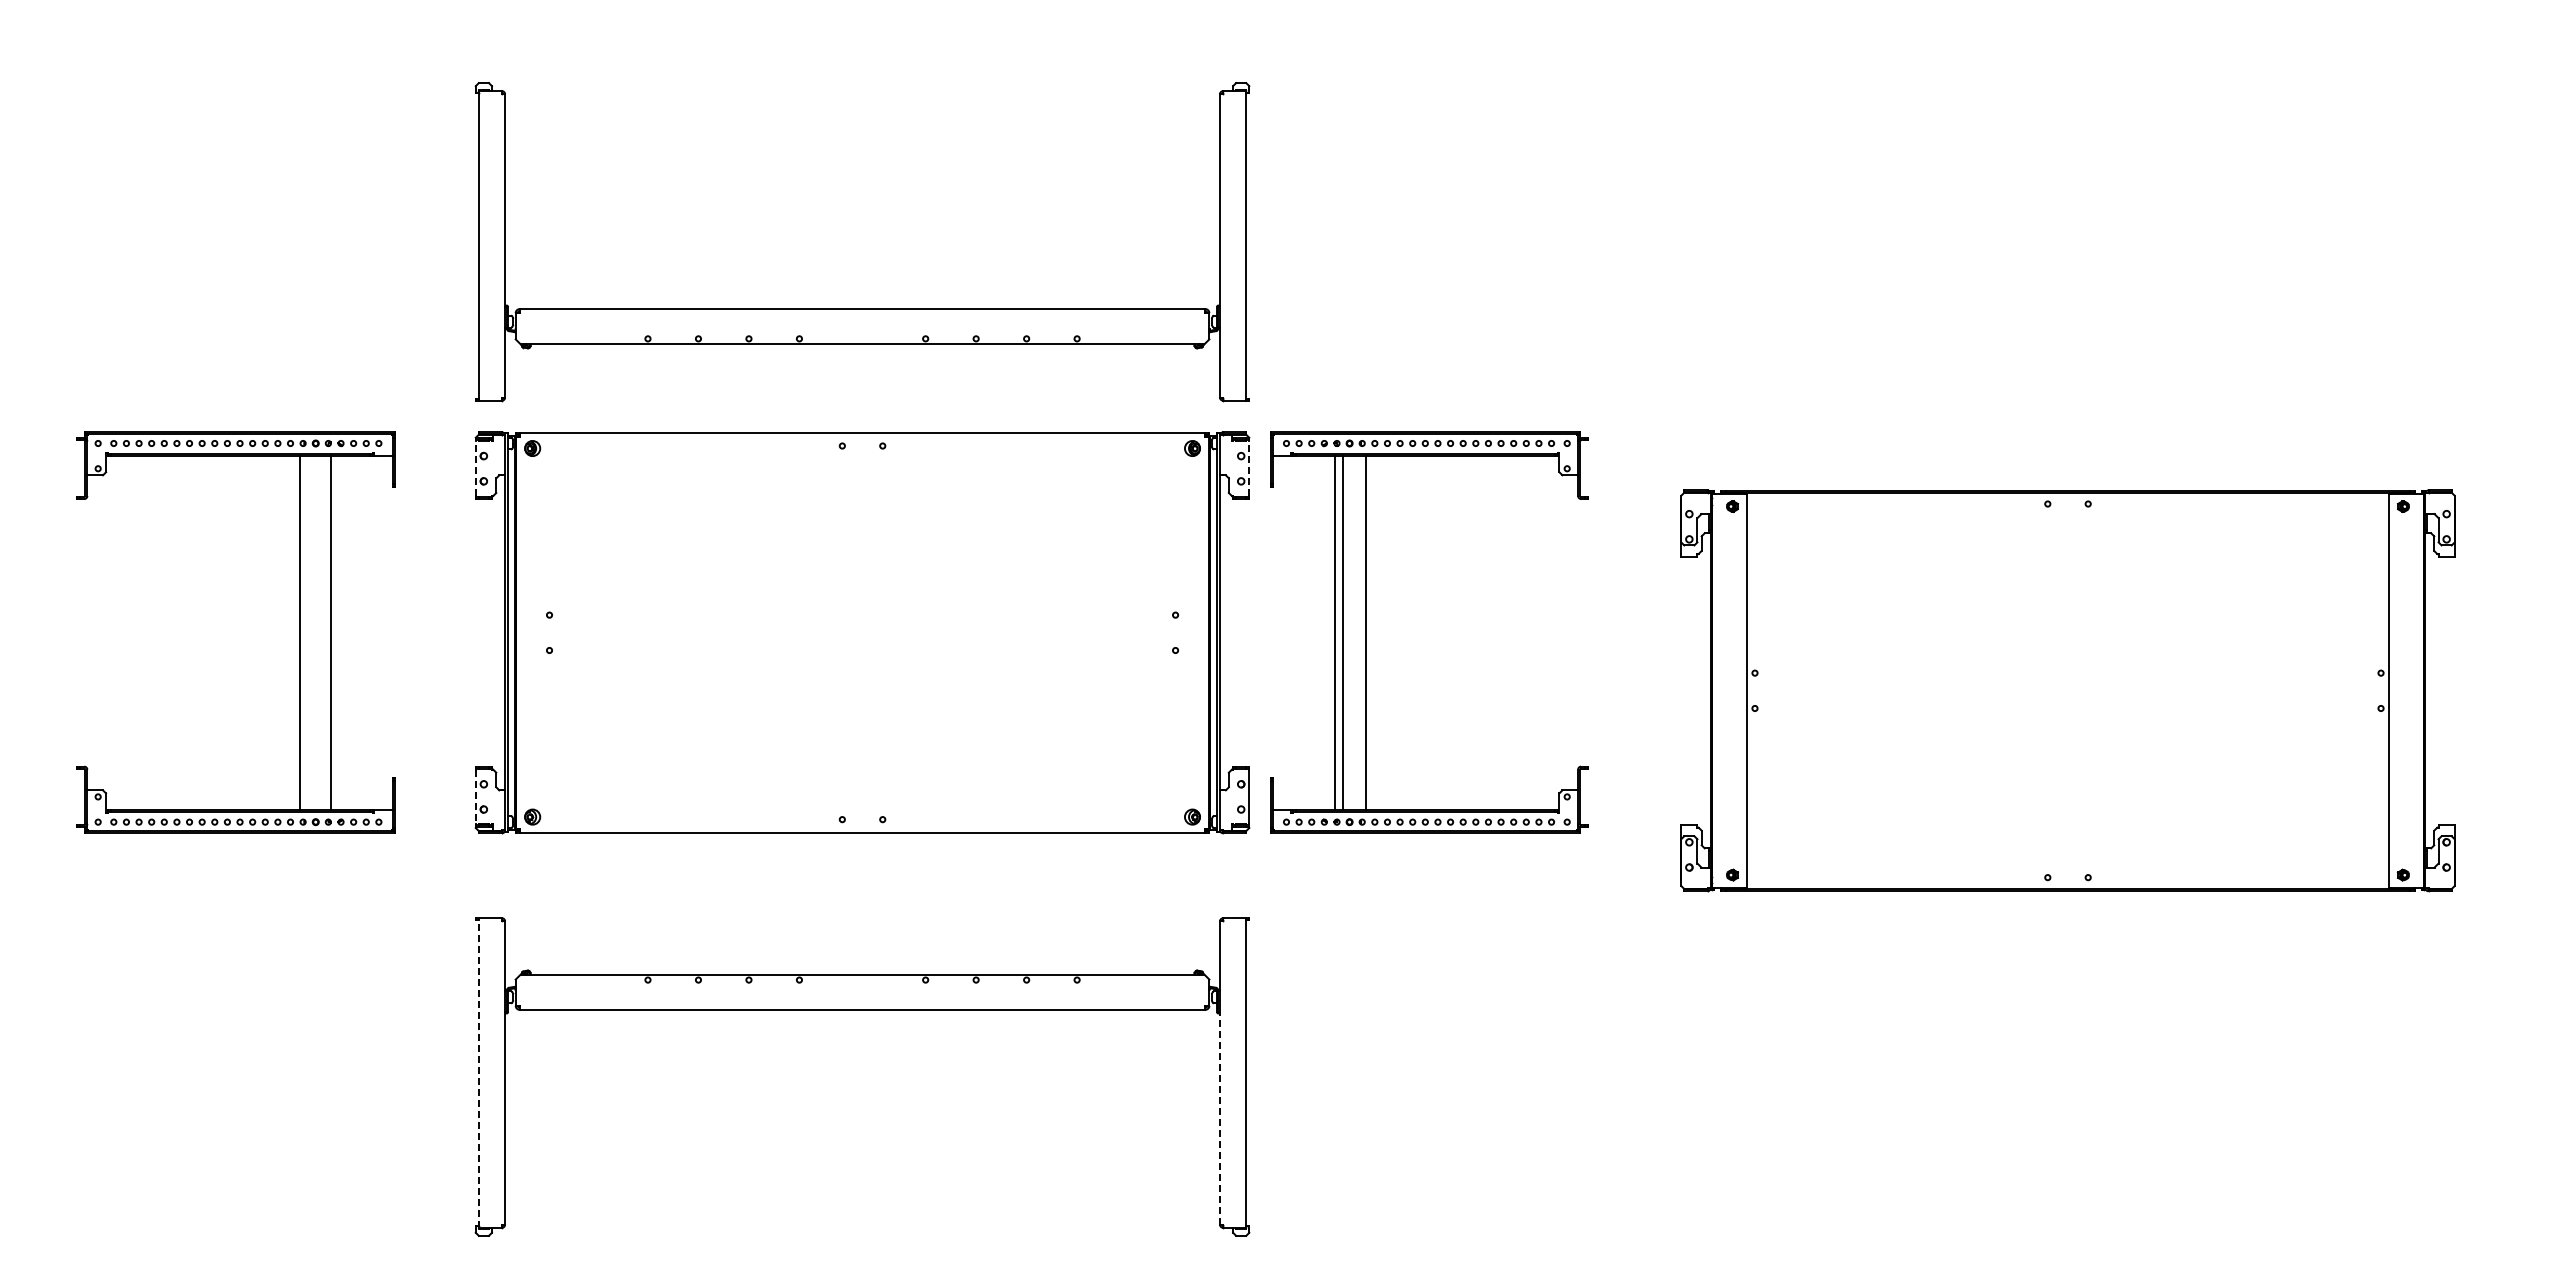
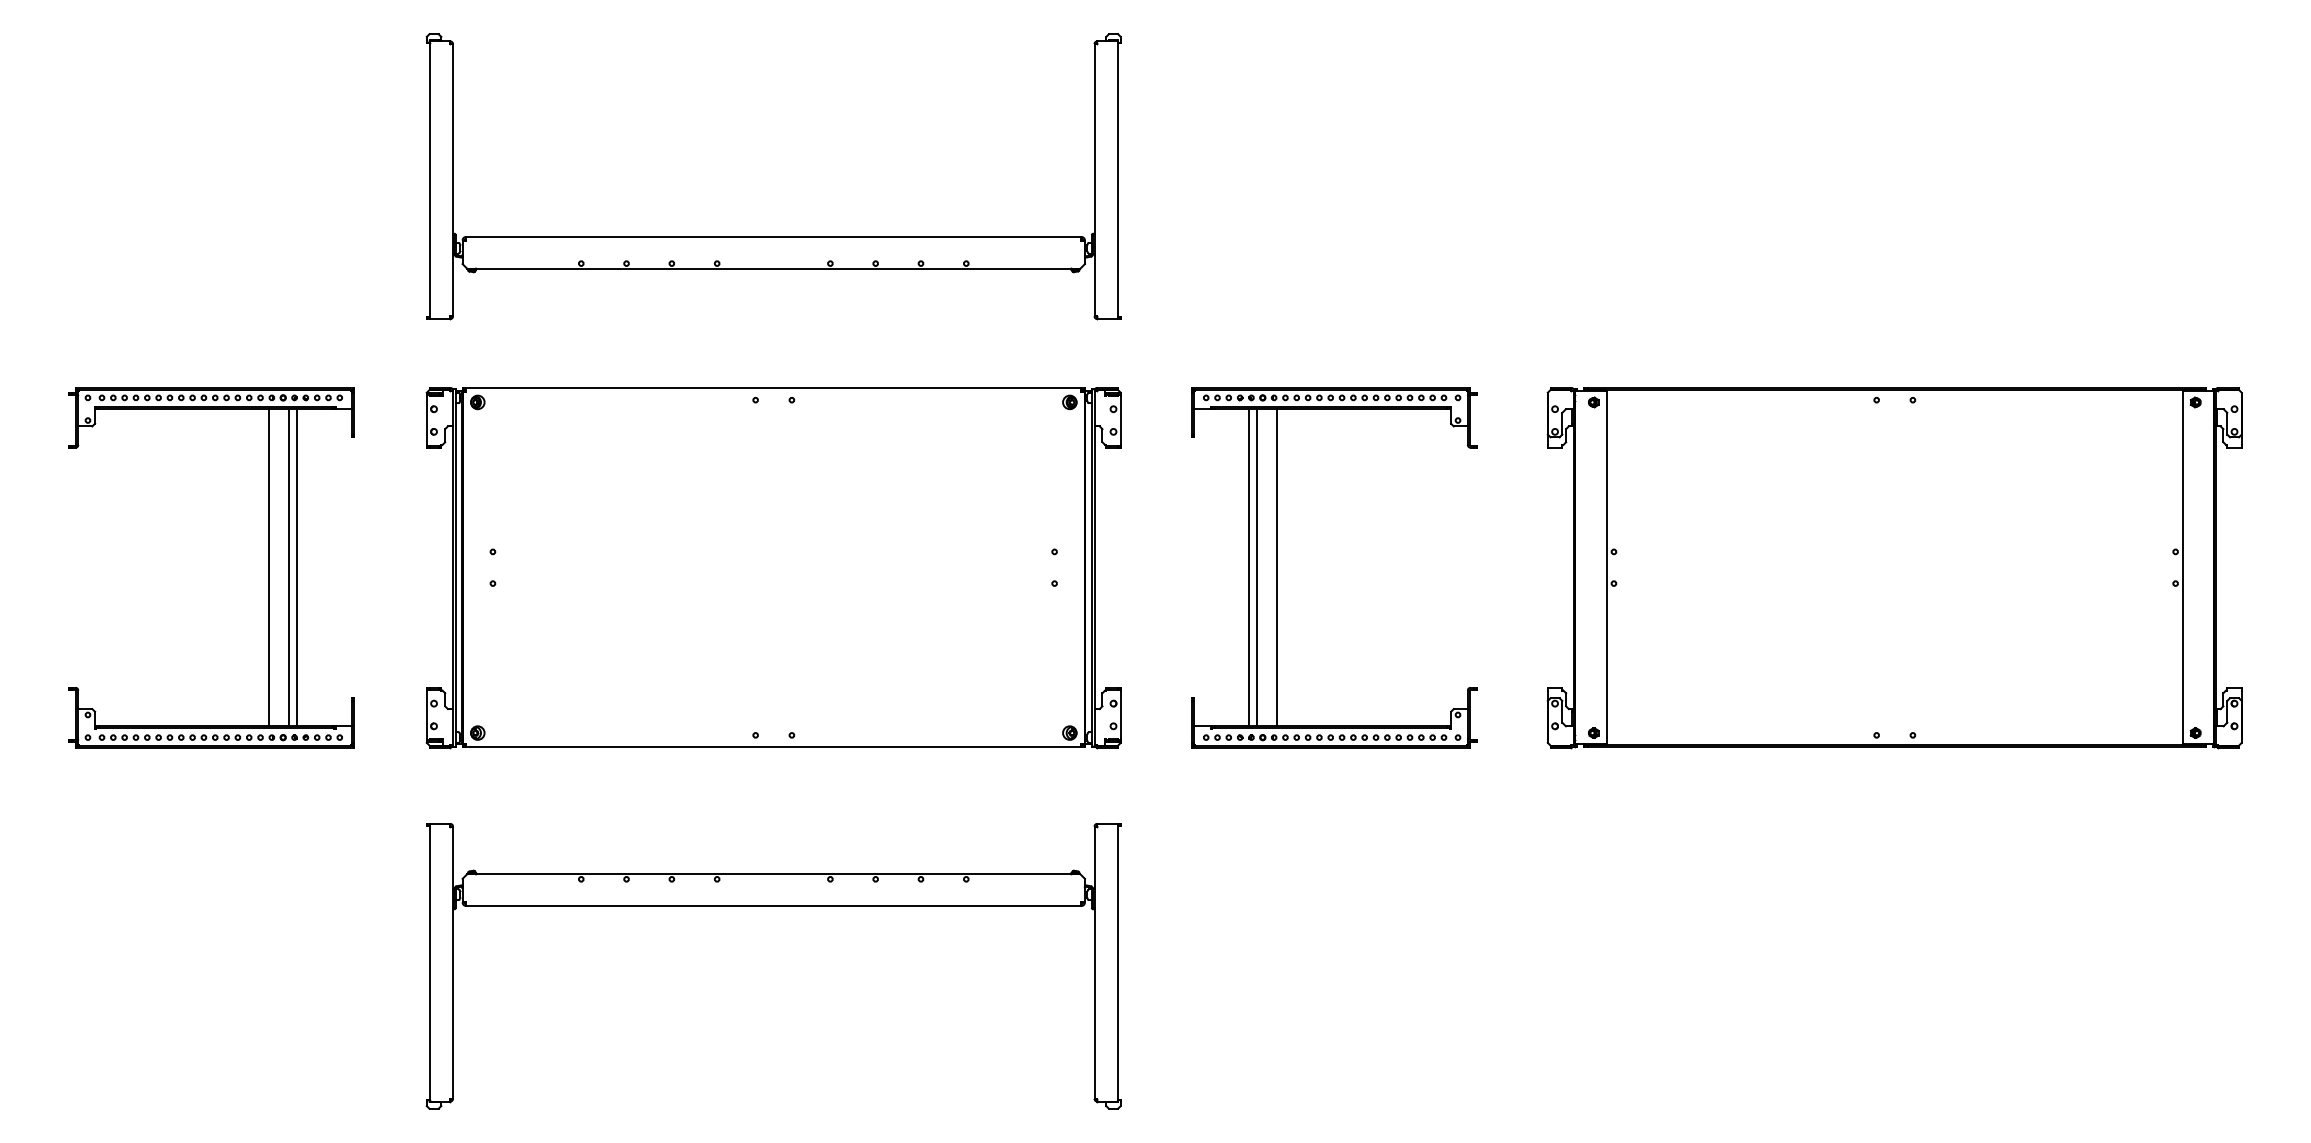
part: (862, 308) -> (773, 236), moved
line: (475, 468) -> (426, 420), dashed -> solid
line: (1249, 468) -> (1120, 420), dashed -> solid
line: (322, 632) -> (289, 567), added
part: (1366, 632) -> (1277, 567), moved
part: (2067, 690) -> (1894, 567), moved
line: (475, 797) -> (426, 715), dashed -> solid
line: (478, 1073) -> (429, 963), dashed -> solid
line: (1220, 1117) -> (1094, 1002), dashed -> solid

